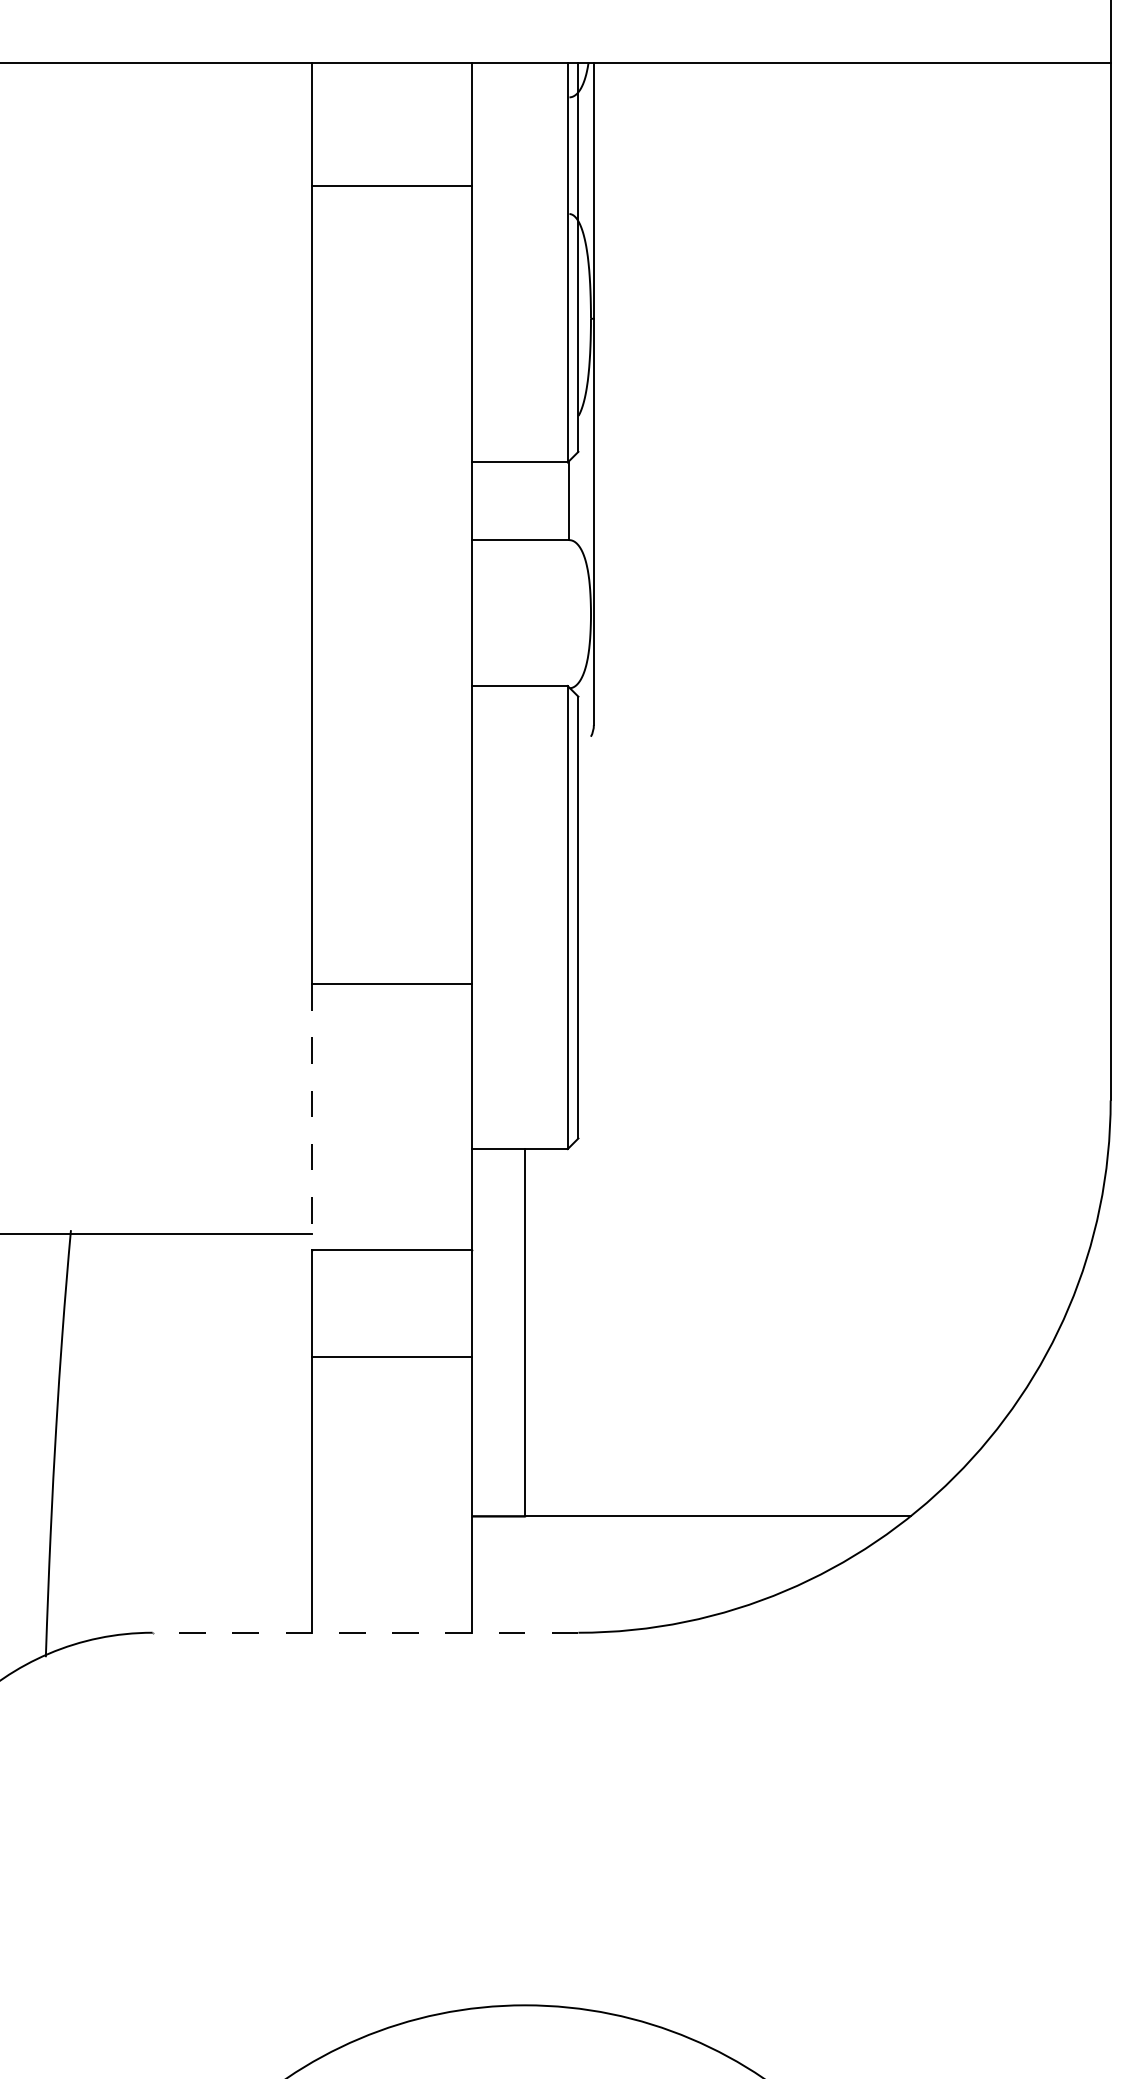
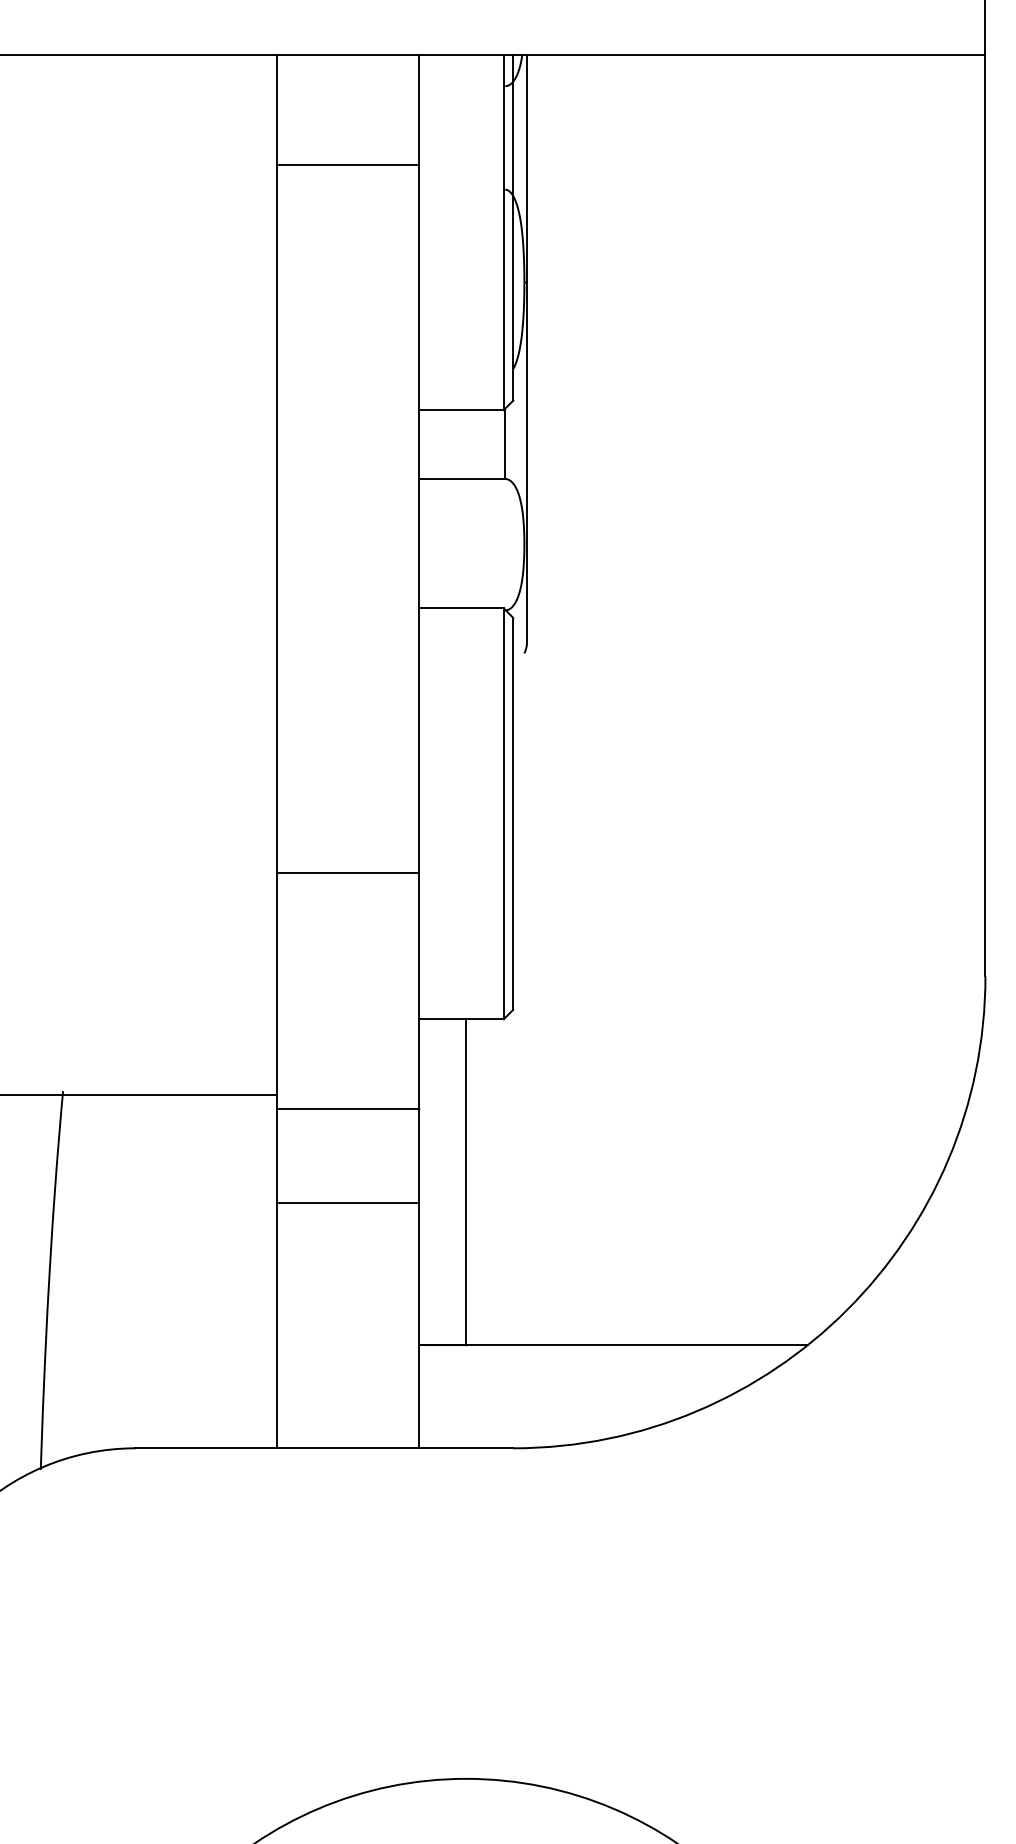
line: (312, 1117) -> (277, 991), dashed -> solid
line: (365, 1632) -> (324, 1448), dashed -> solid

